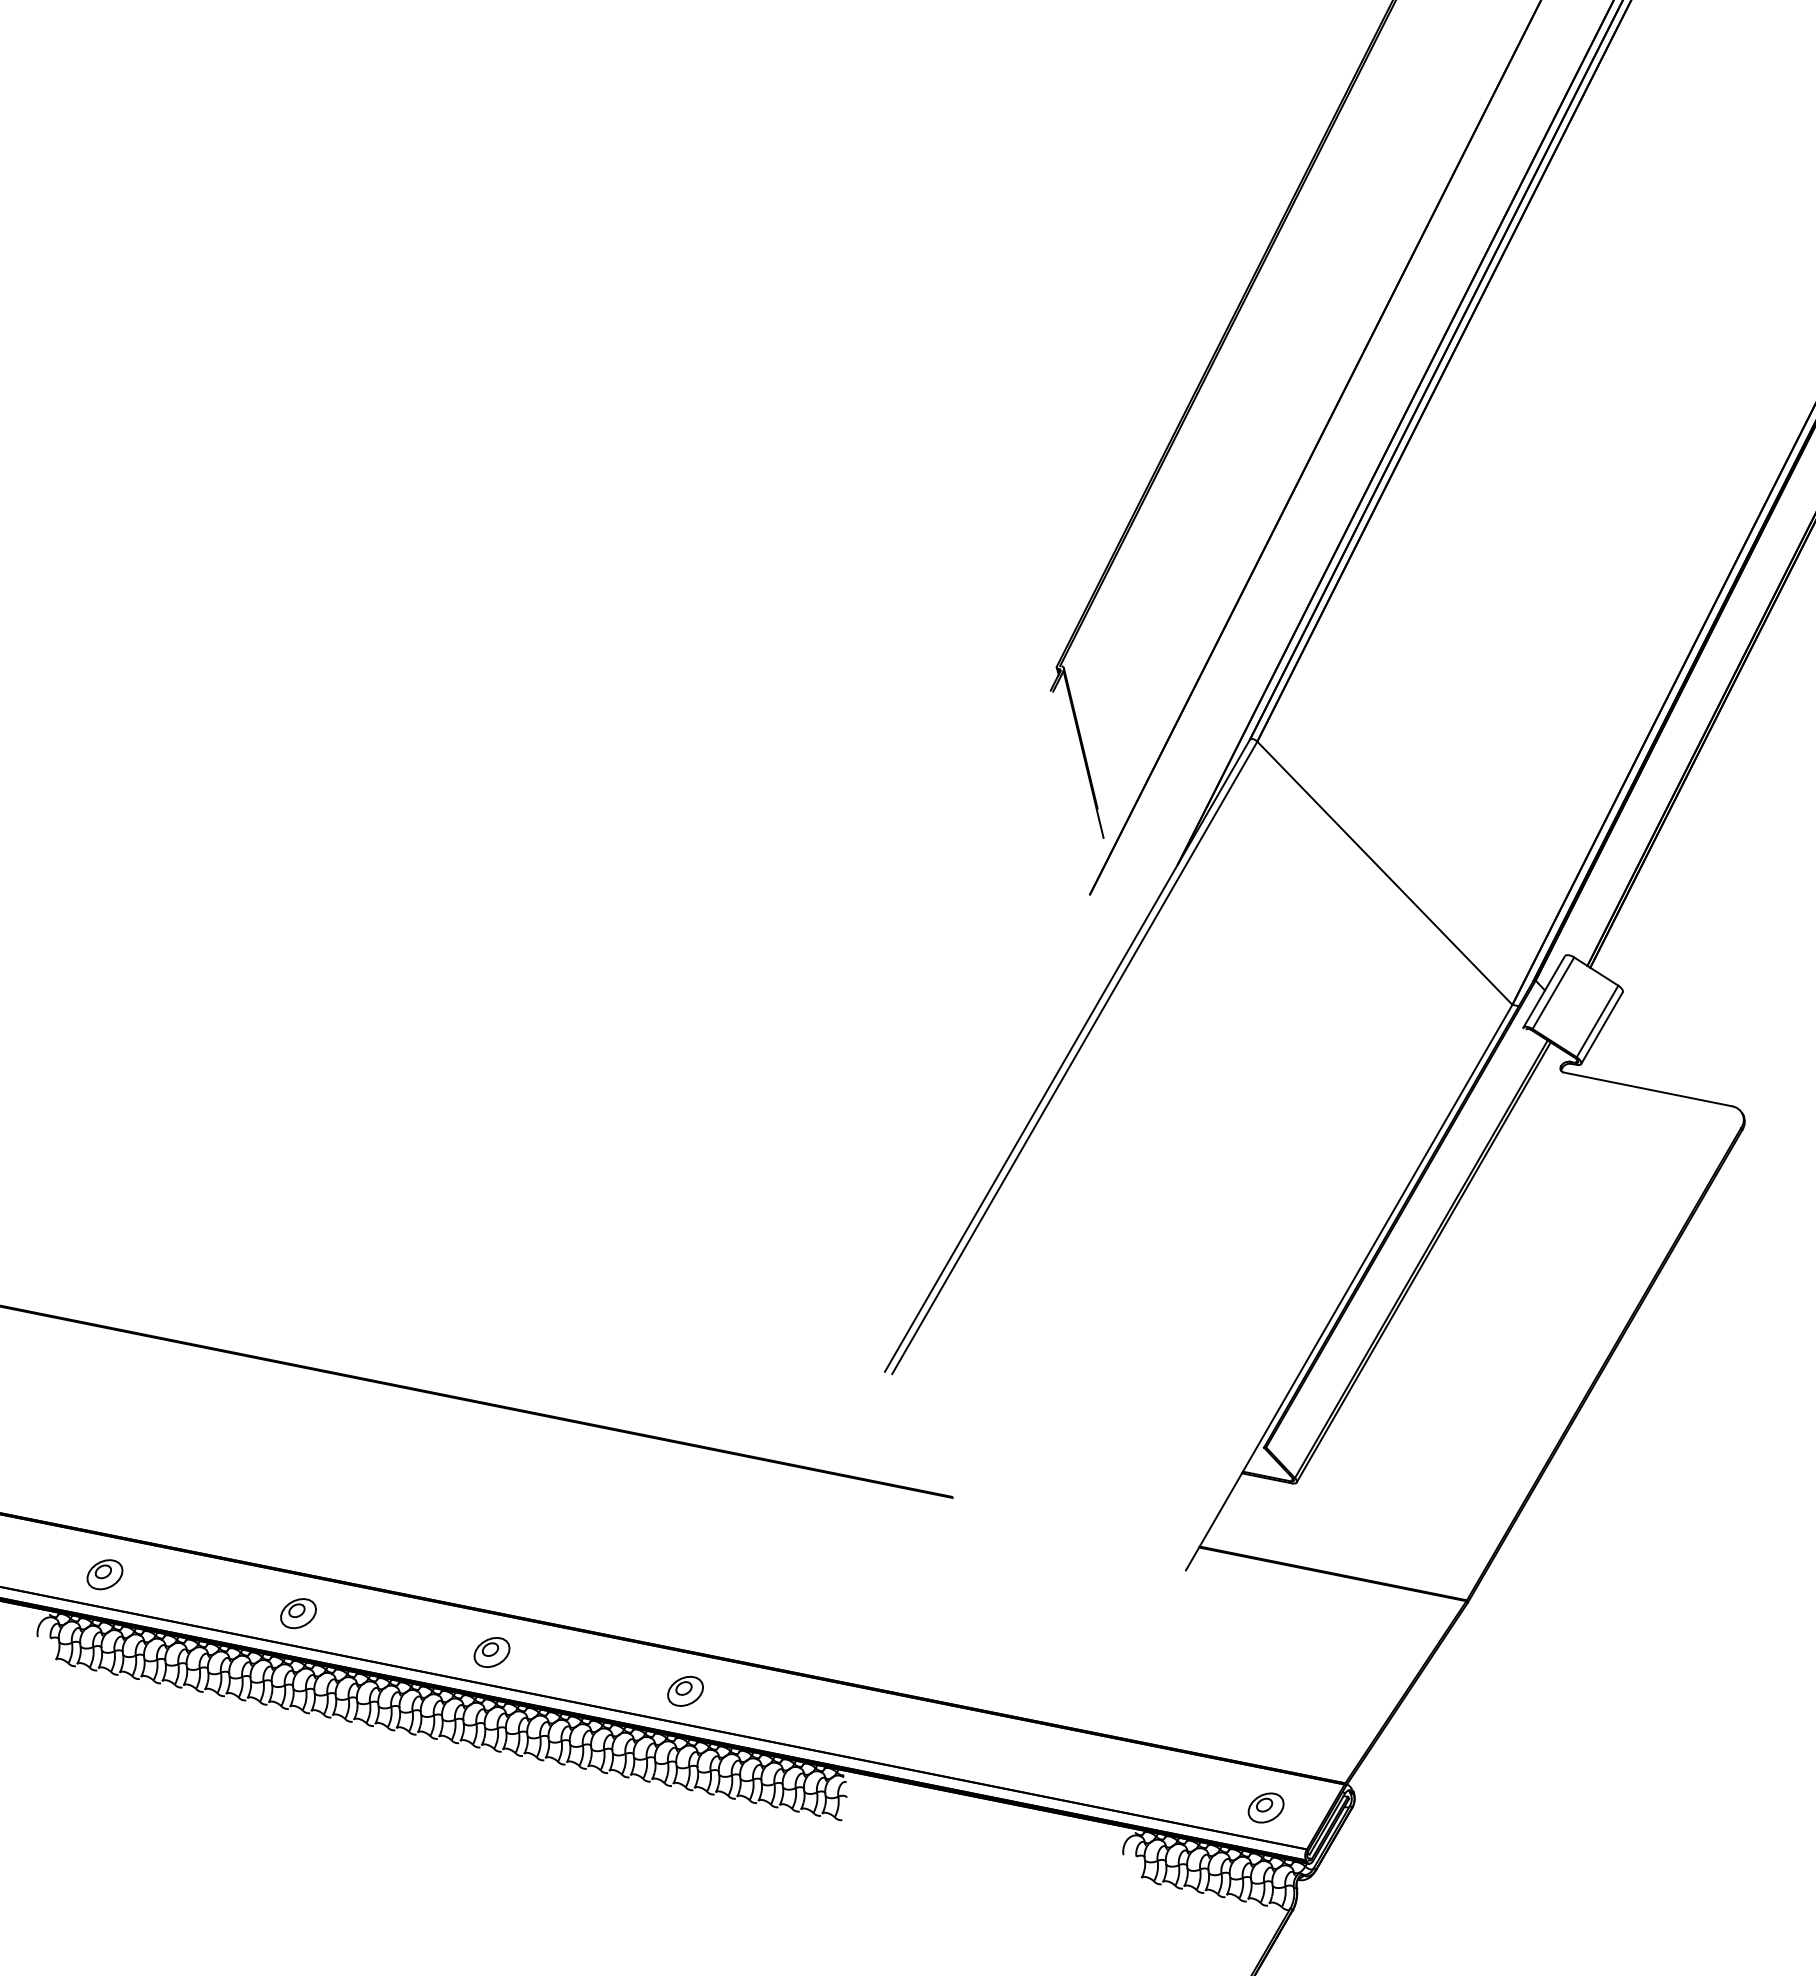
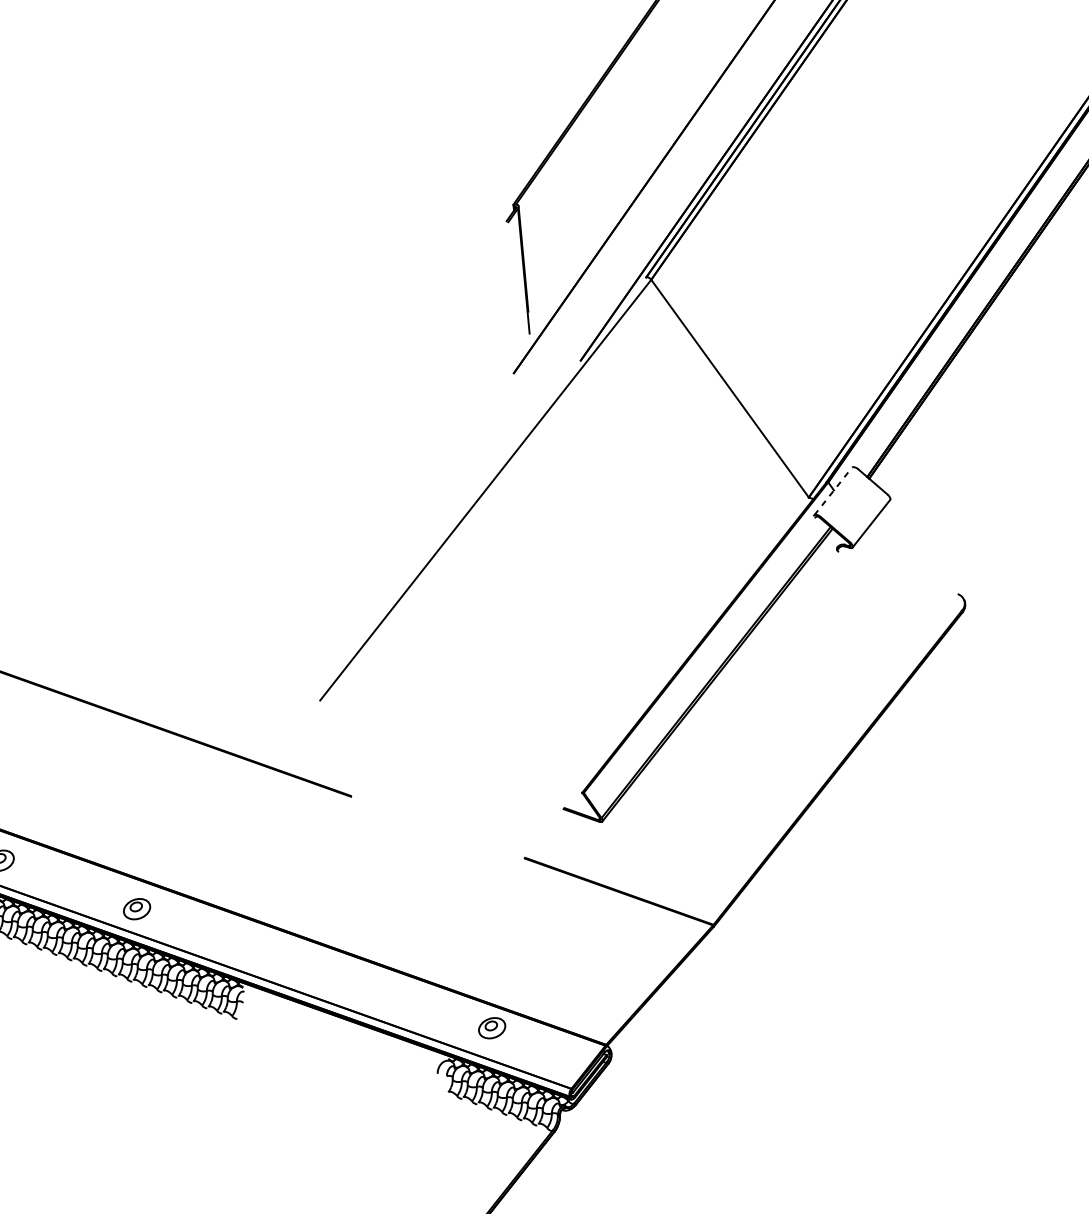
line: (1543, 992) -> (832, 491), solid -> dashed
line: (1553, 993) -> (839, 493), removed
line: (1597, 1021) -> (868, 518), removed
line: (1067, 1055) -> (480, 487), removed
line: (1647, 1089) -> (897, 573), removed
line: (1348, 1287) -> (660, 685), removed
part: (1265, 1807) -> (491, 1027), moved

